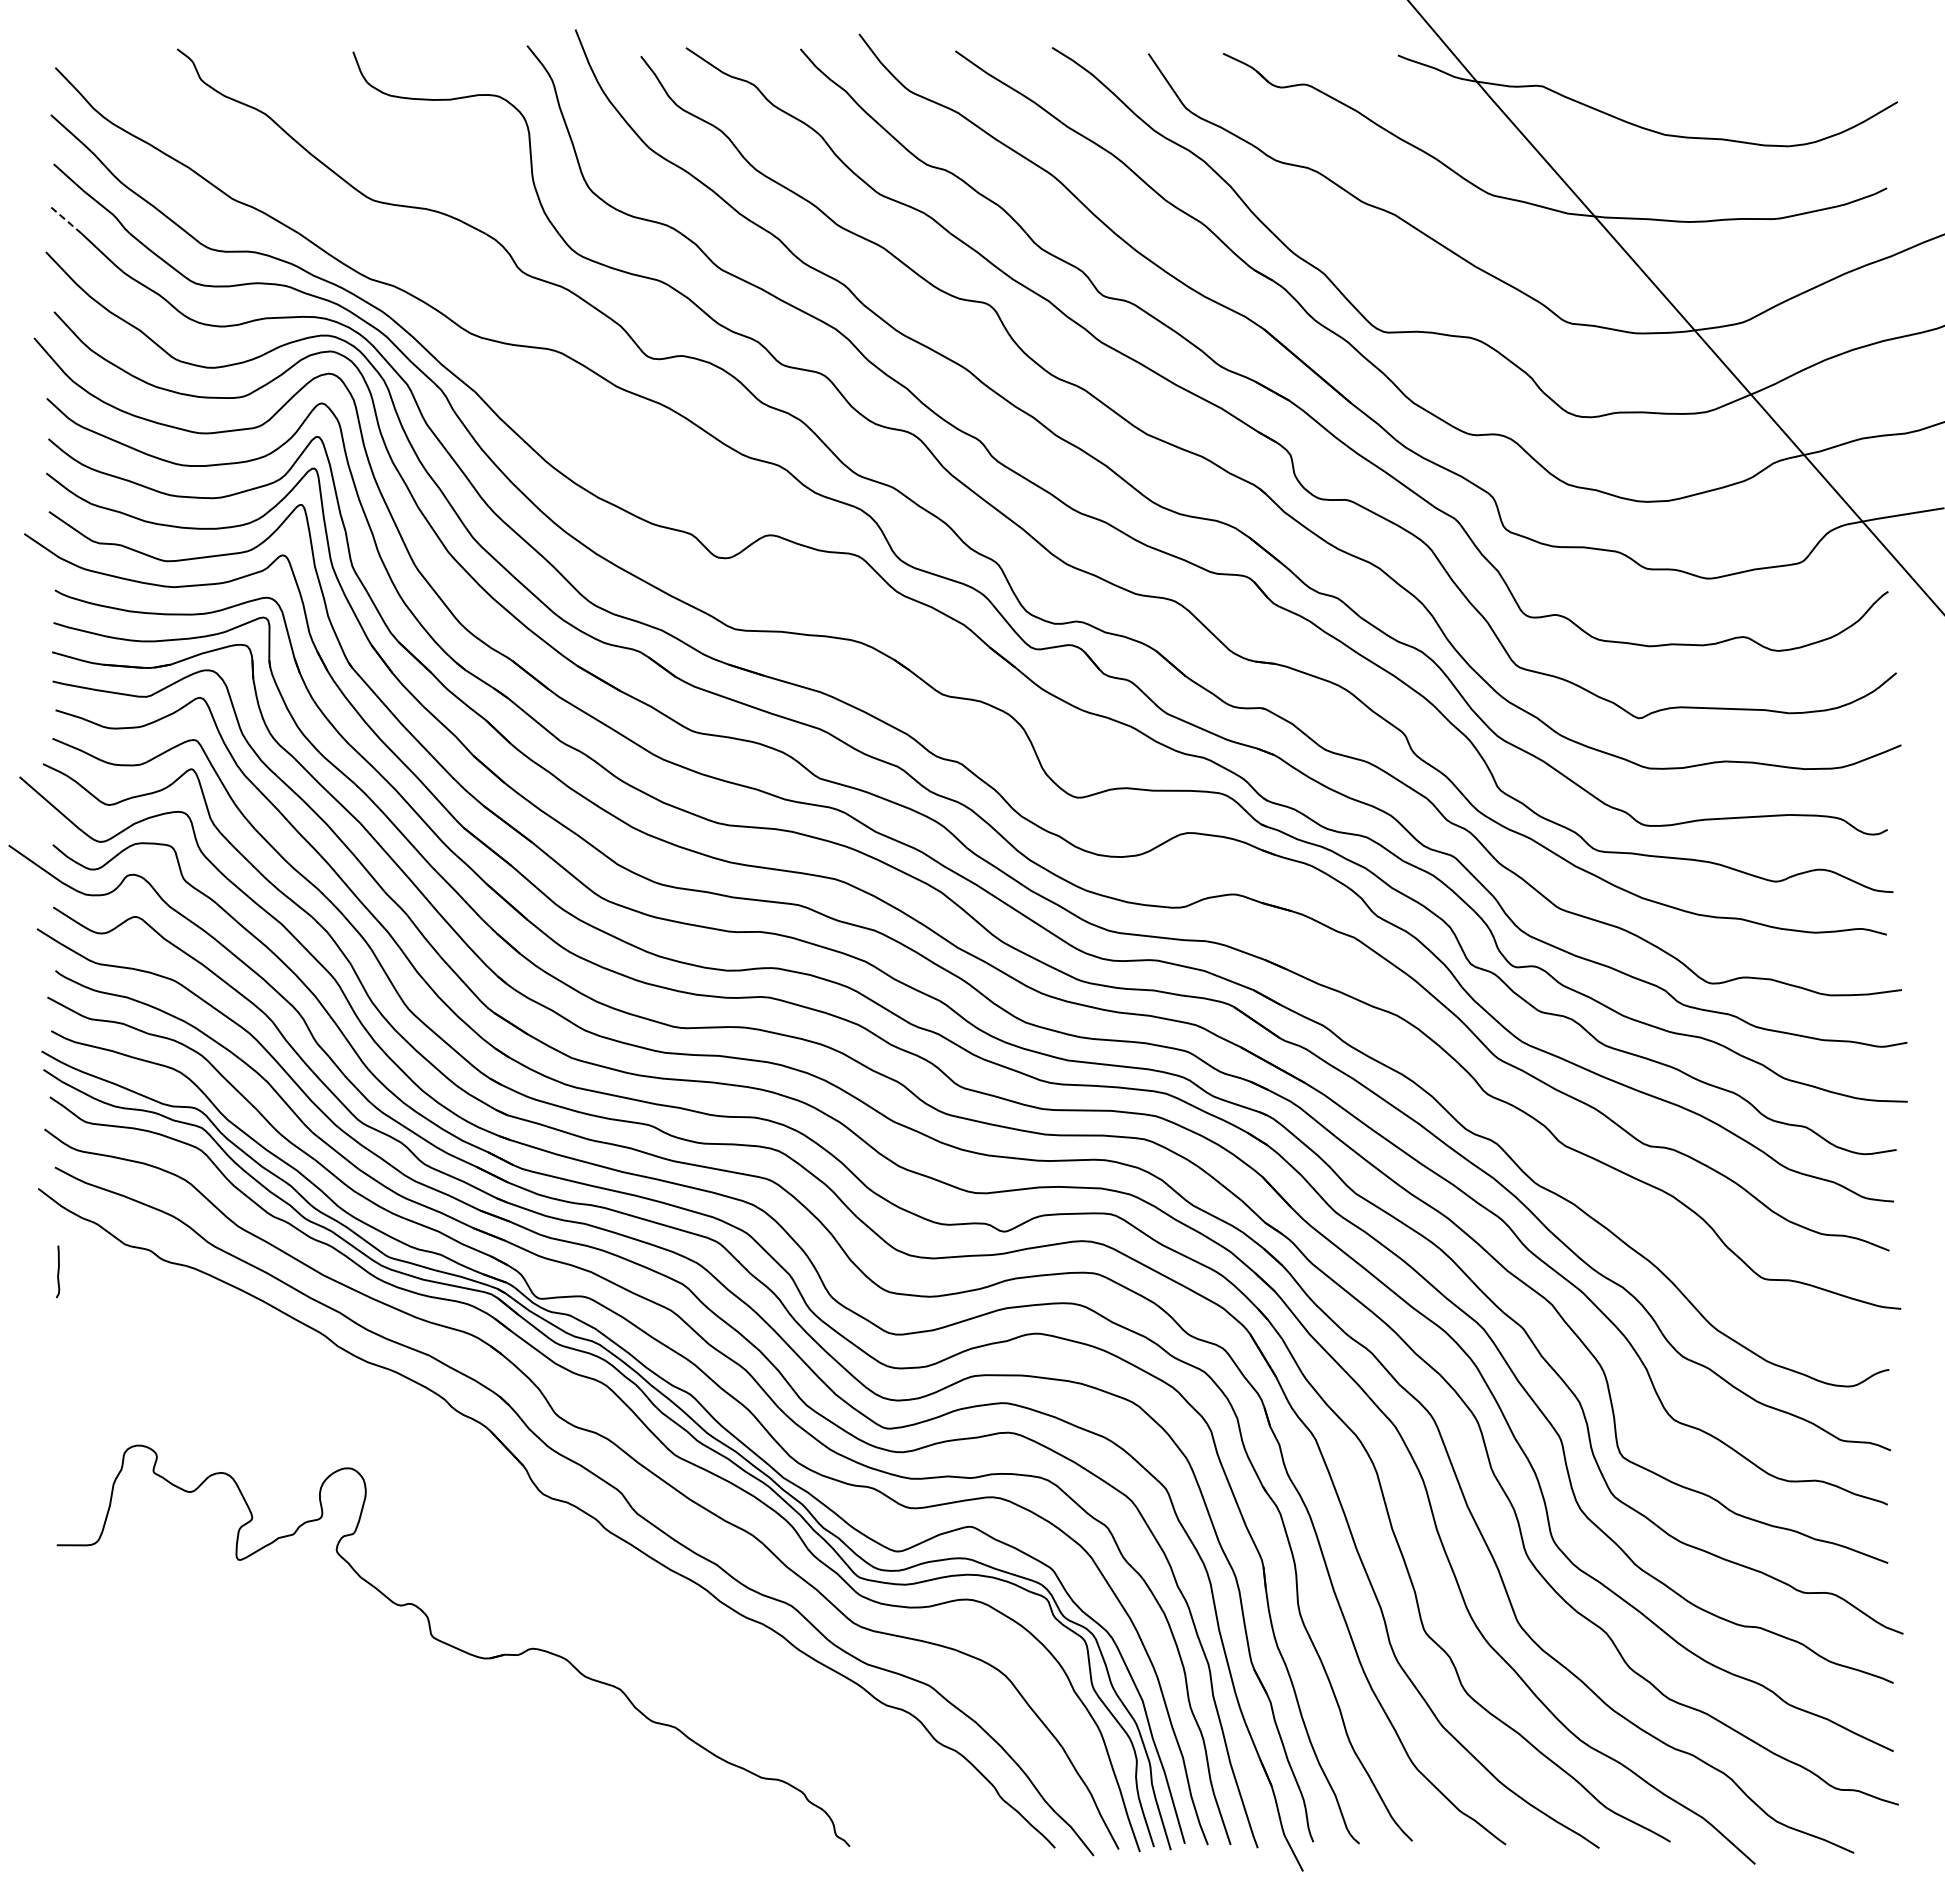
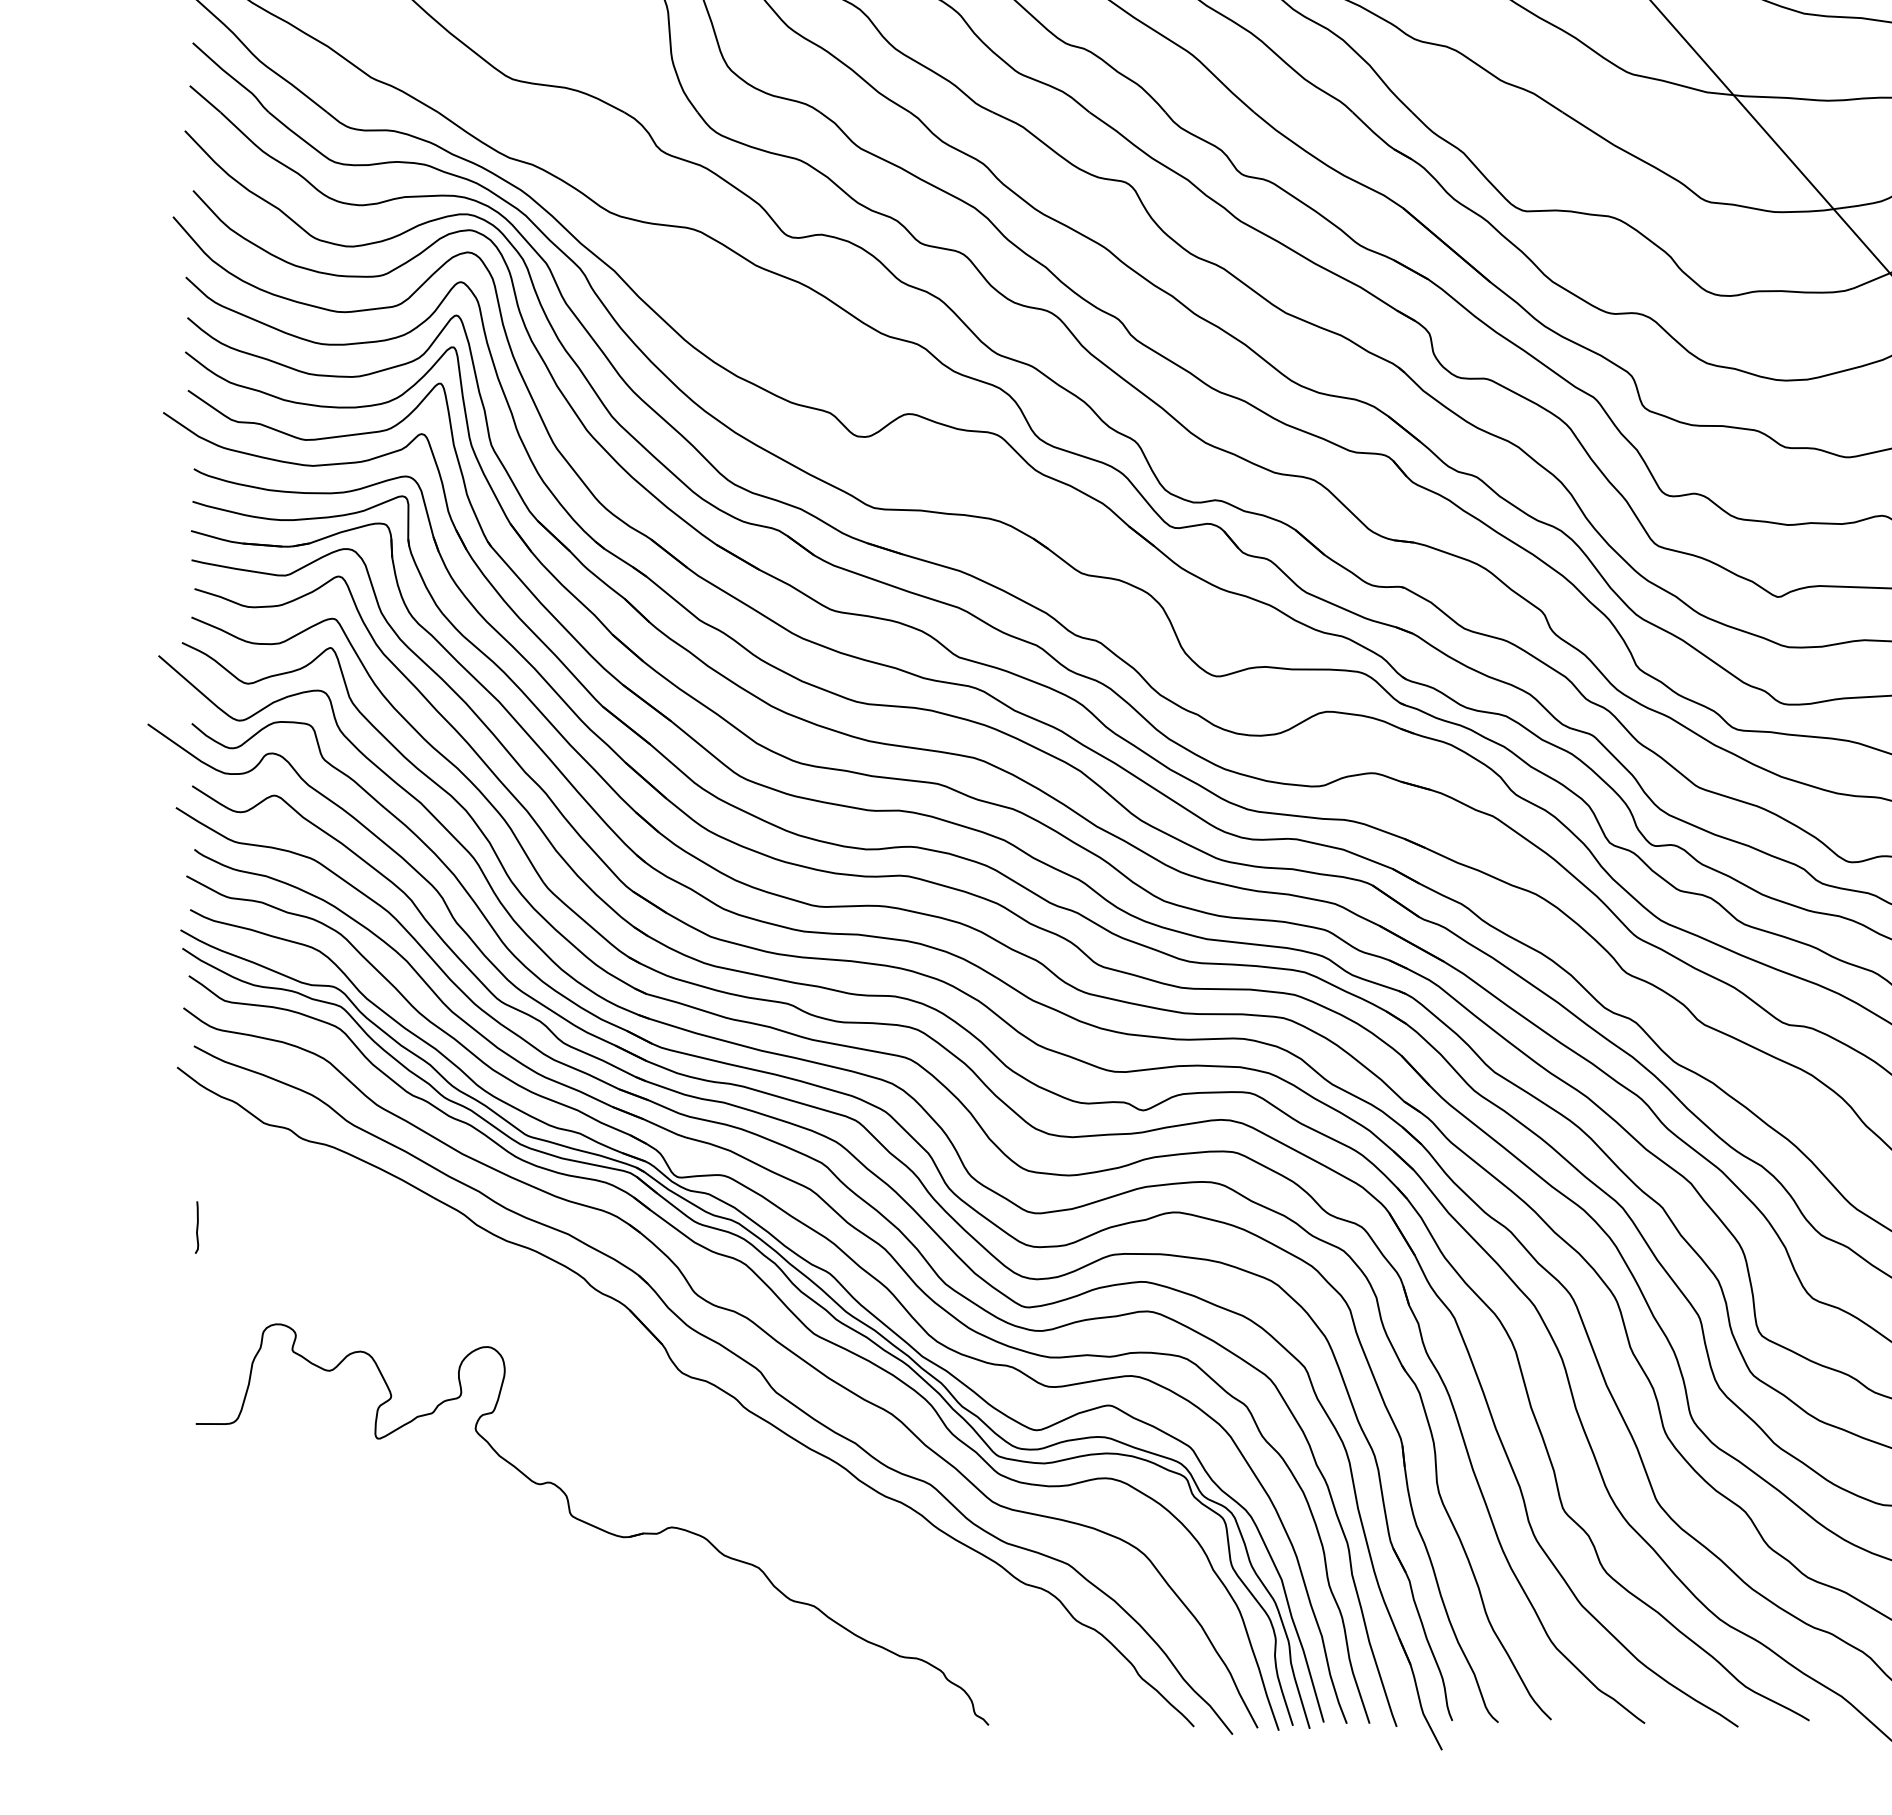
line: (65, 220) -> (204, 99), dashed -> solid
curve: (57, 1271) -> (196, 1227), moved

